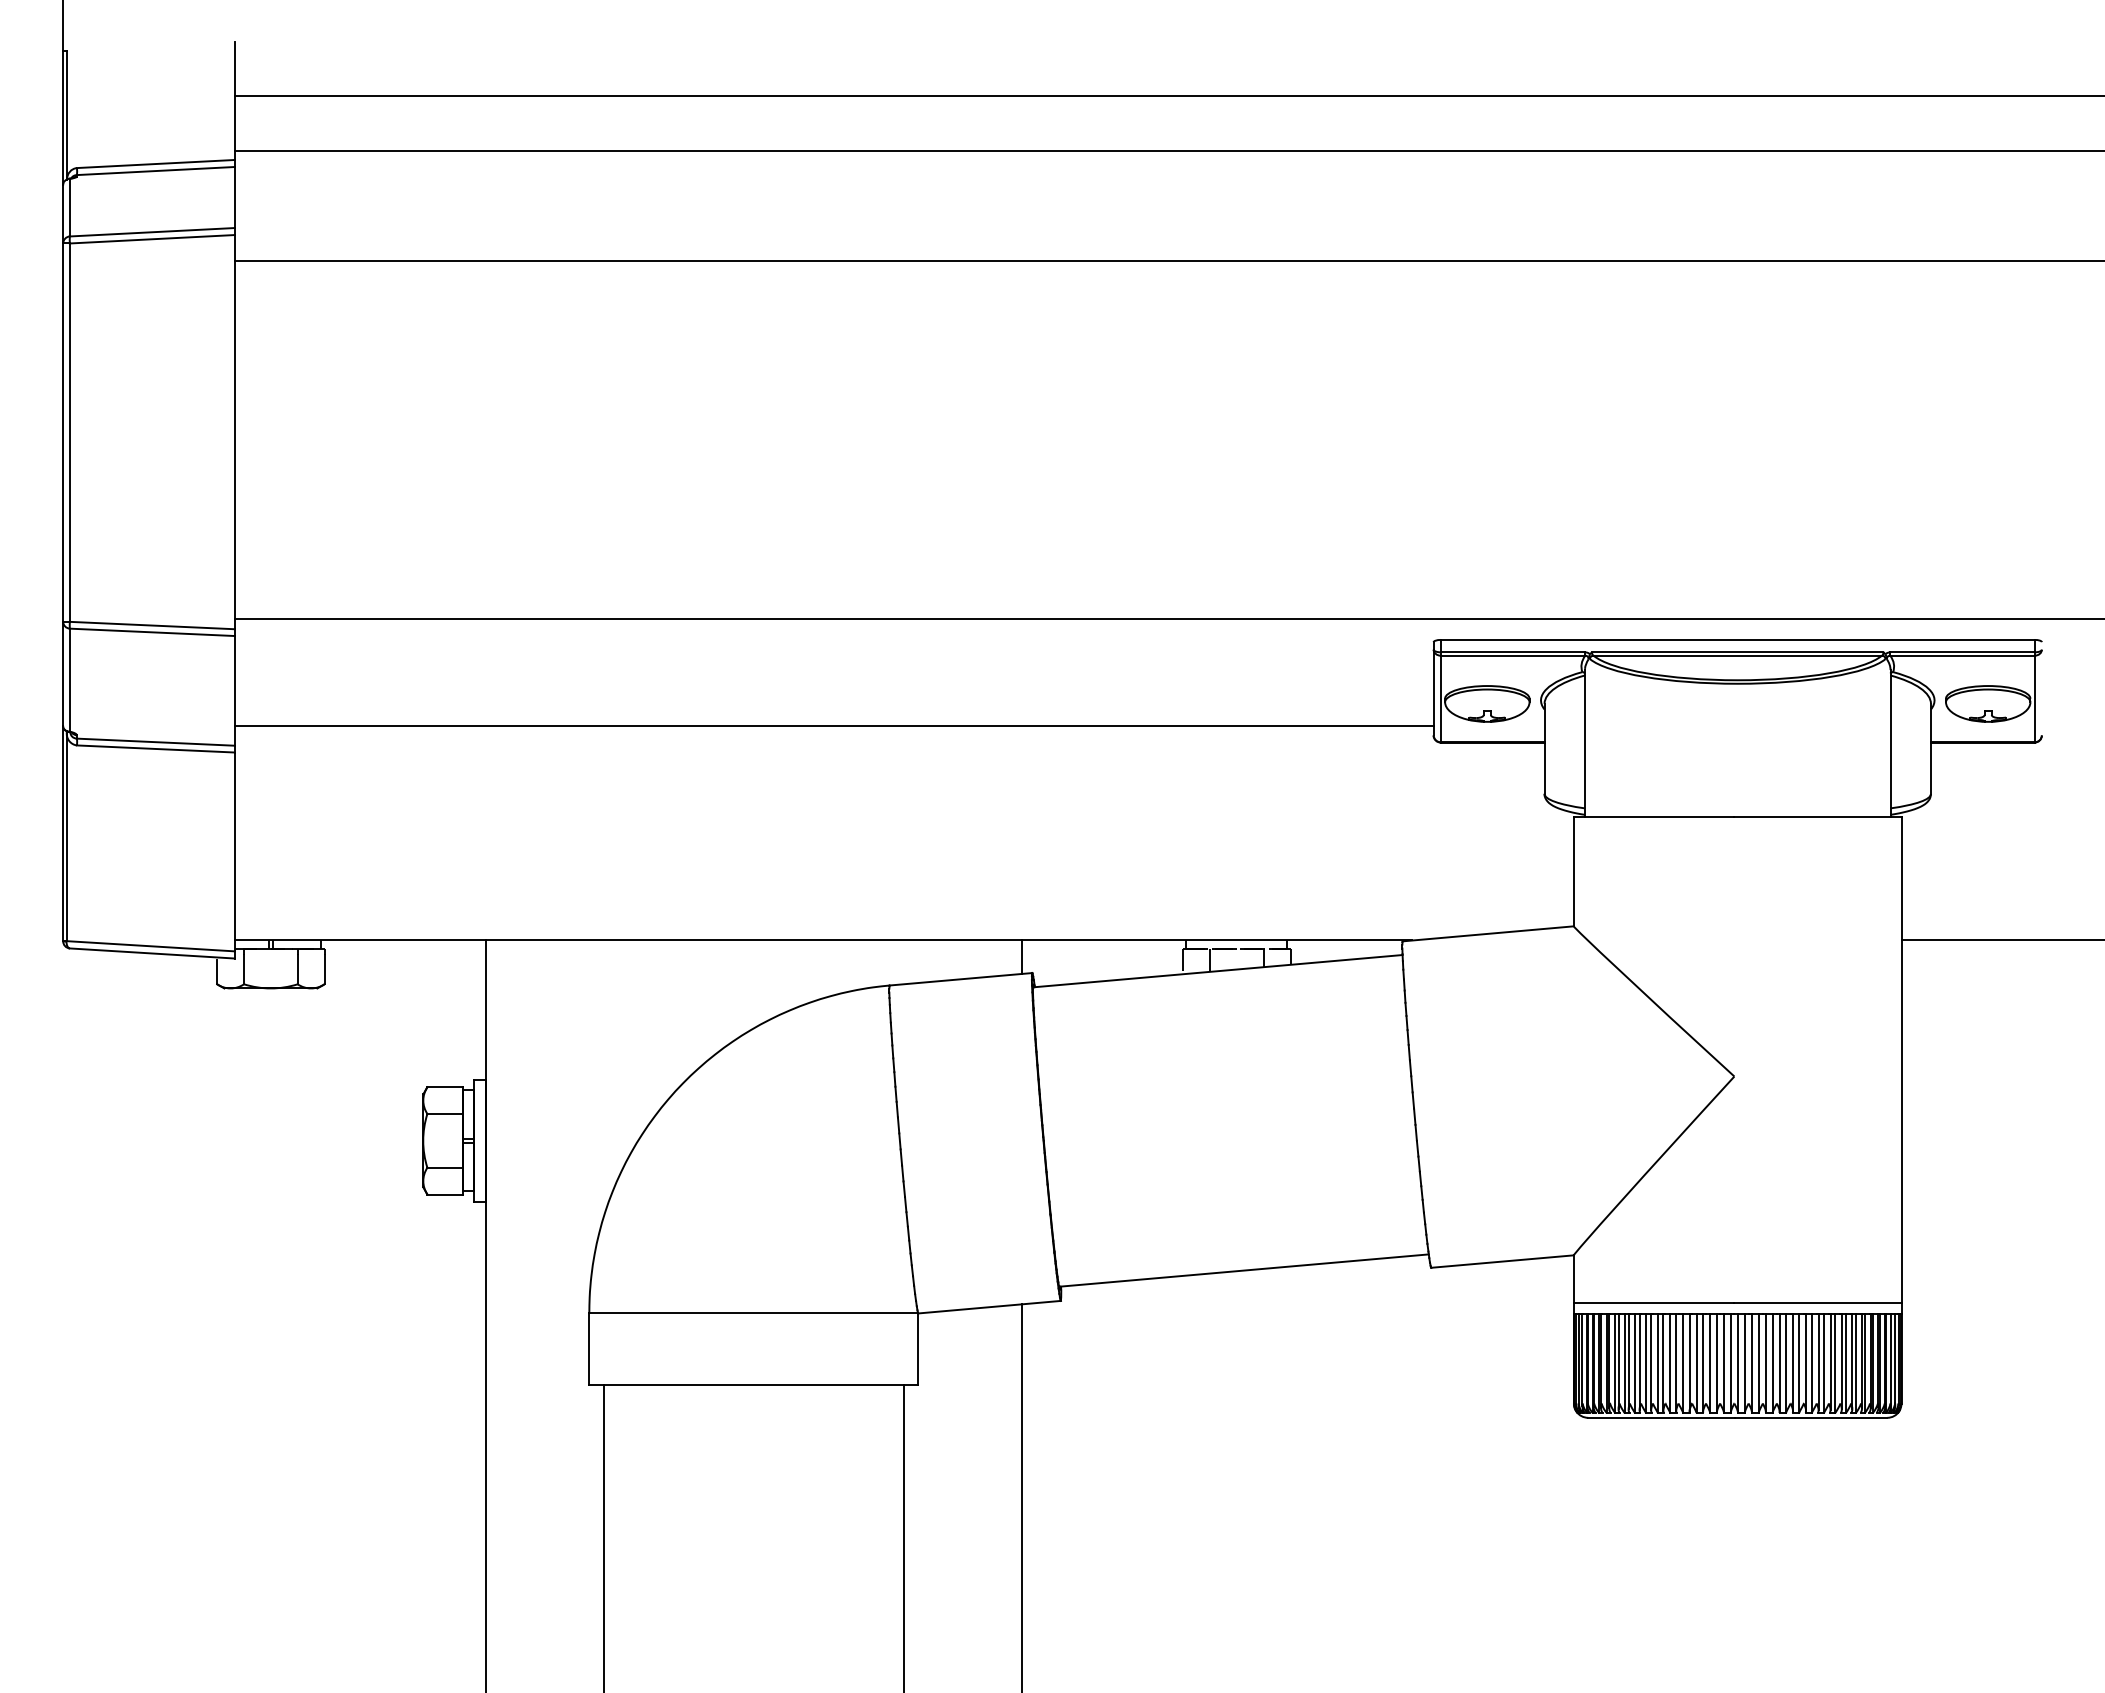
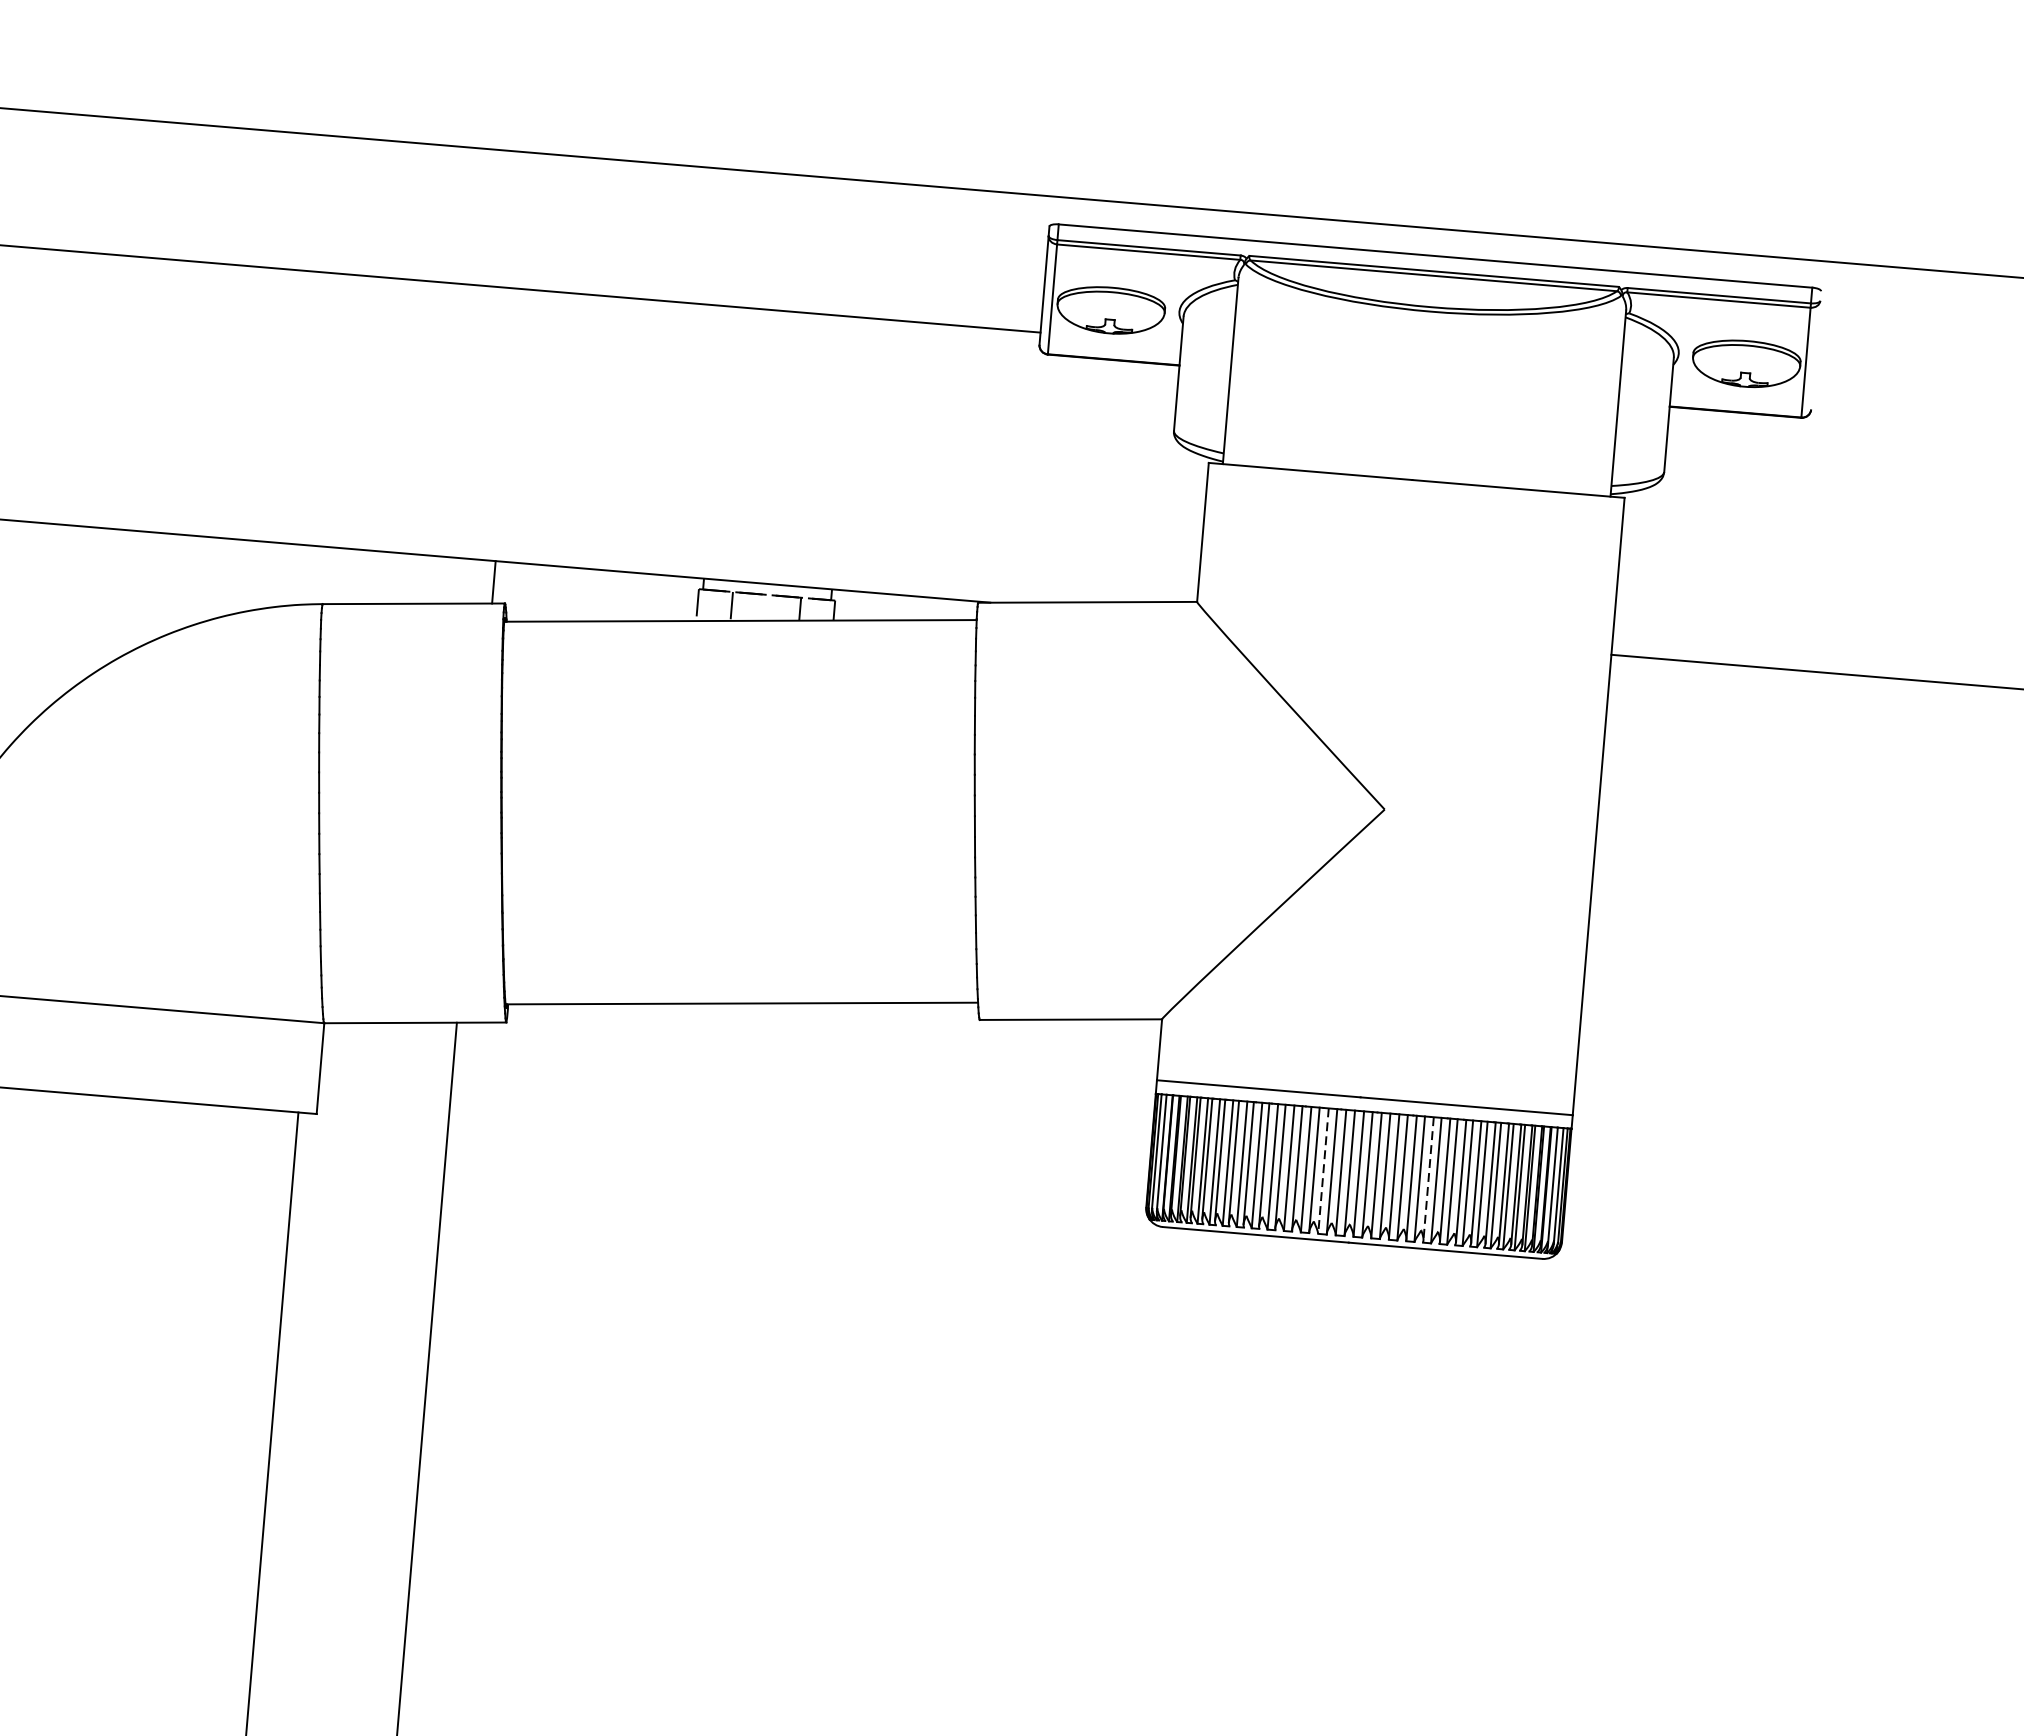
line: (1793, 1362) -> (1429, 1178), solid -> dashed
line: (1710, 1364) -> (1323, 1172), solid -> dashed

